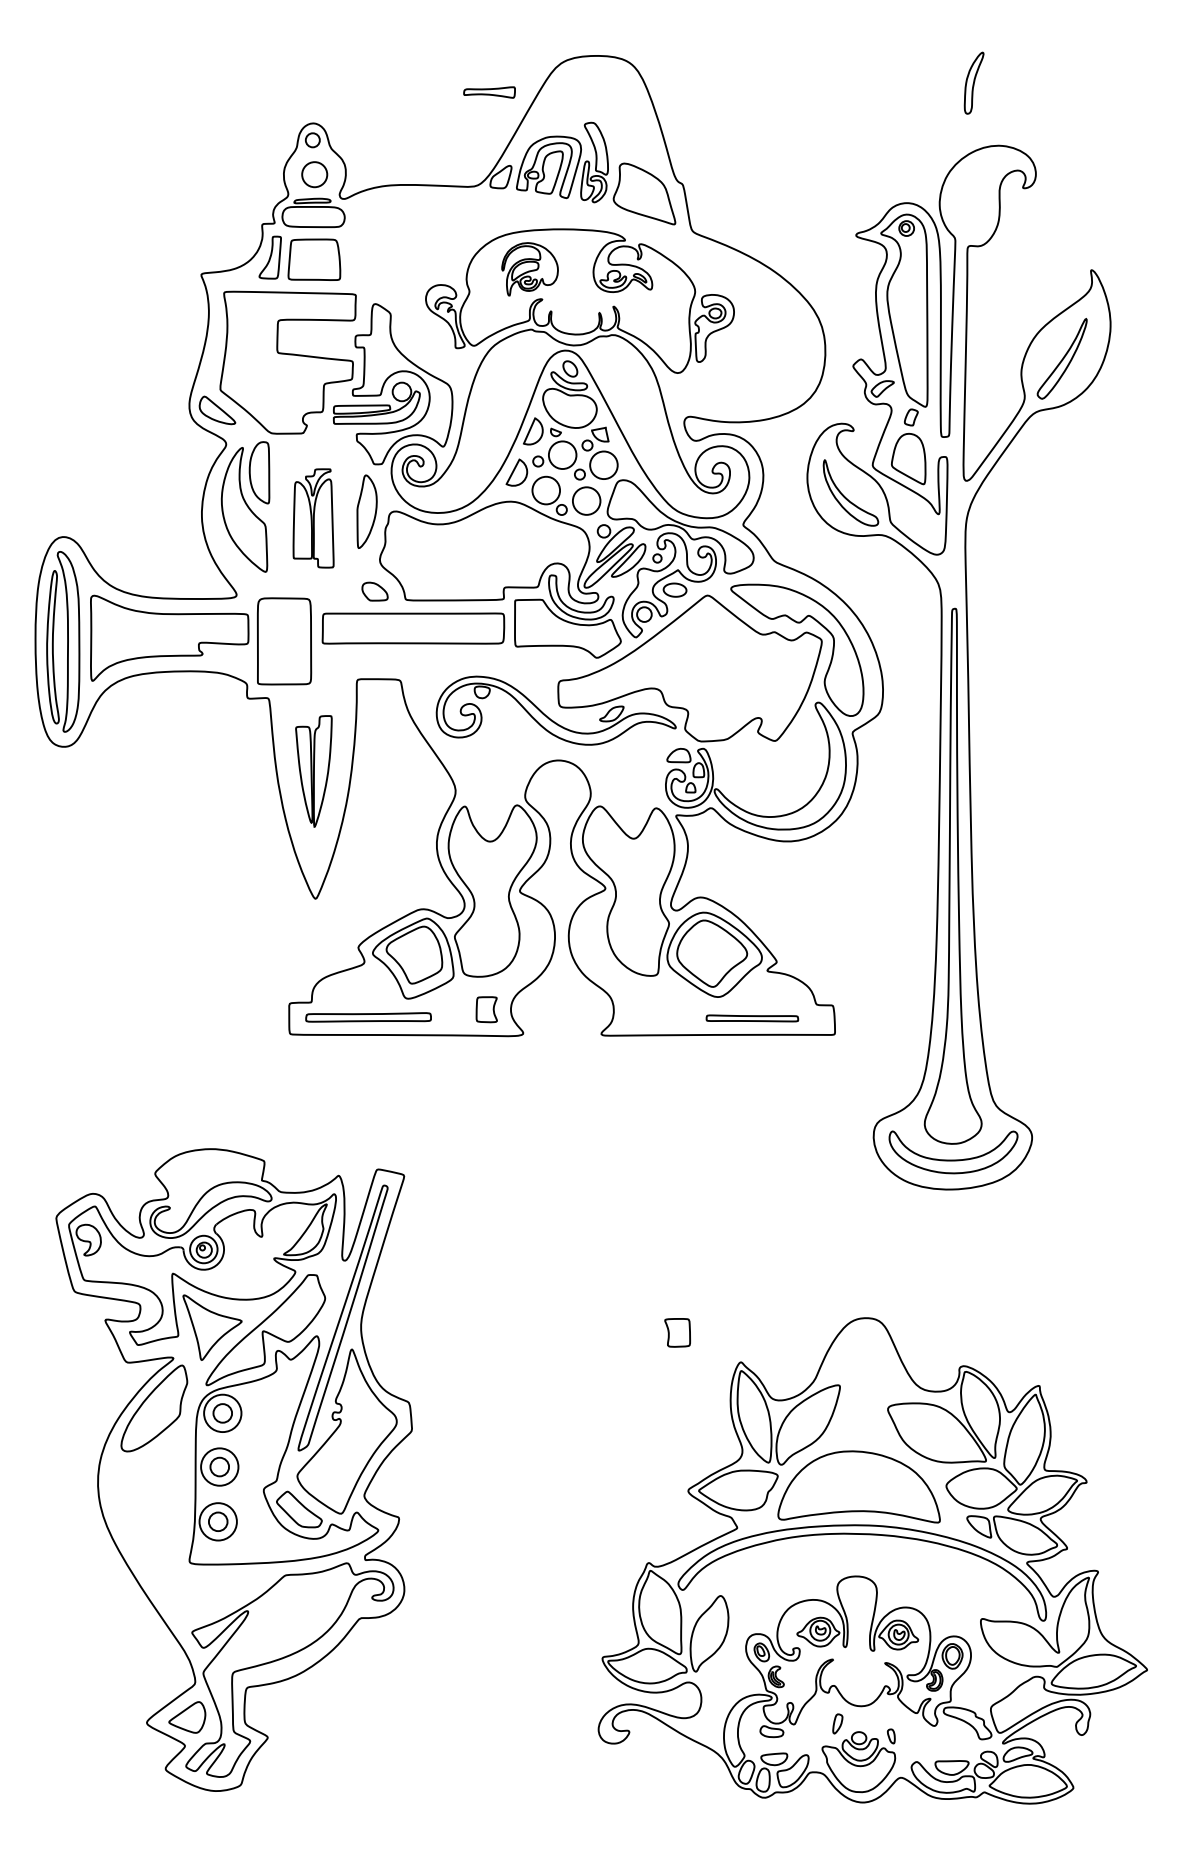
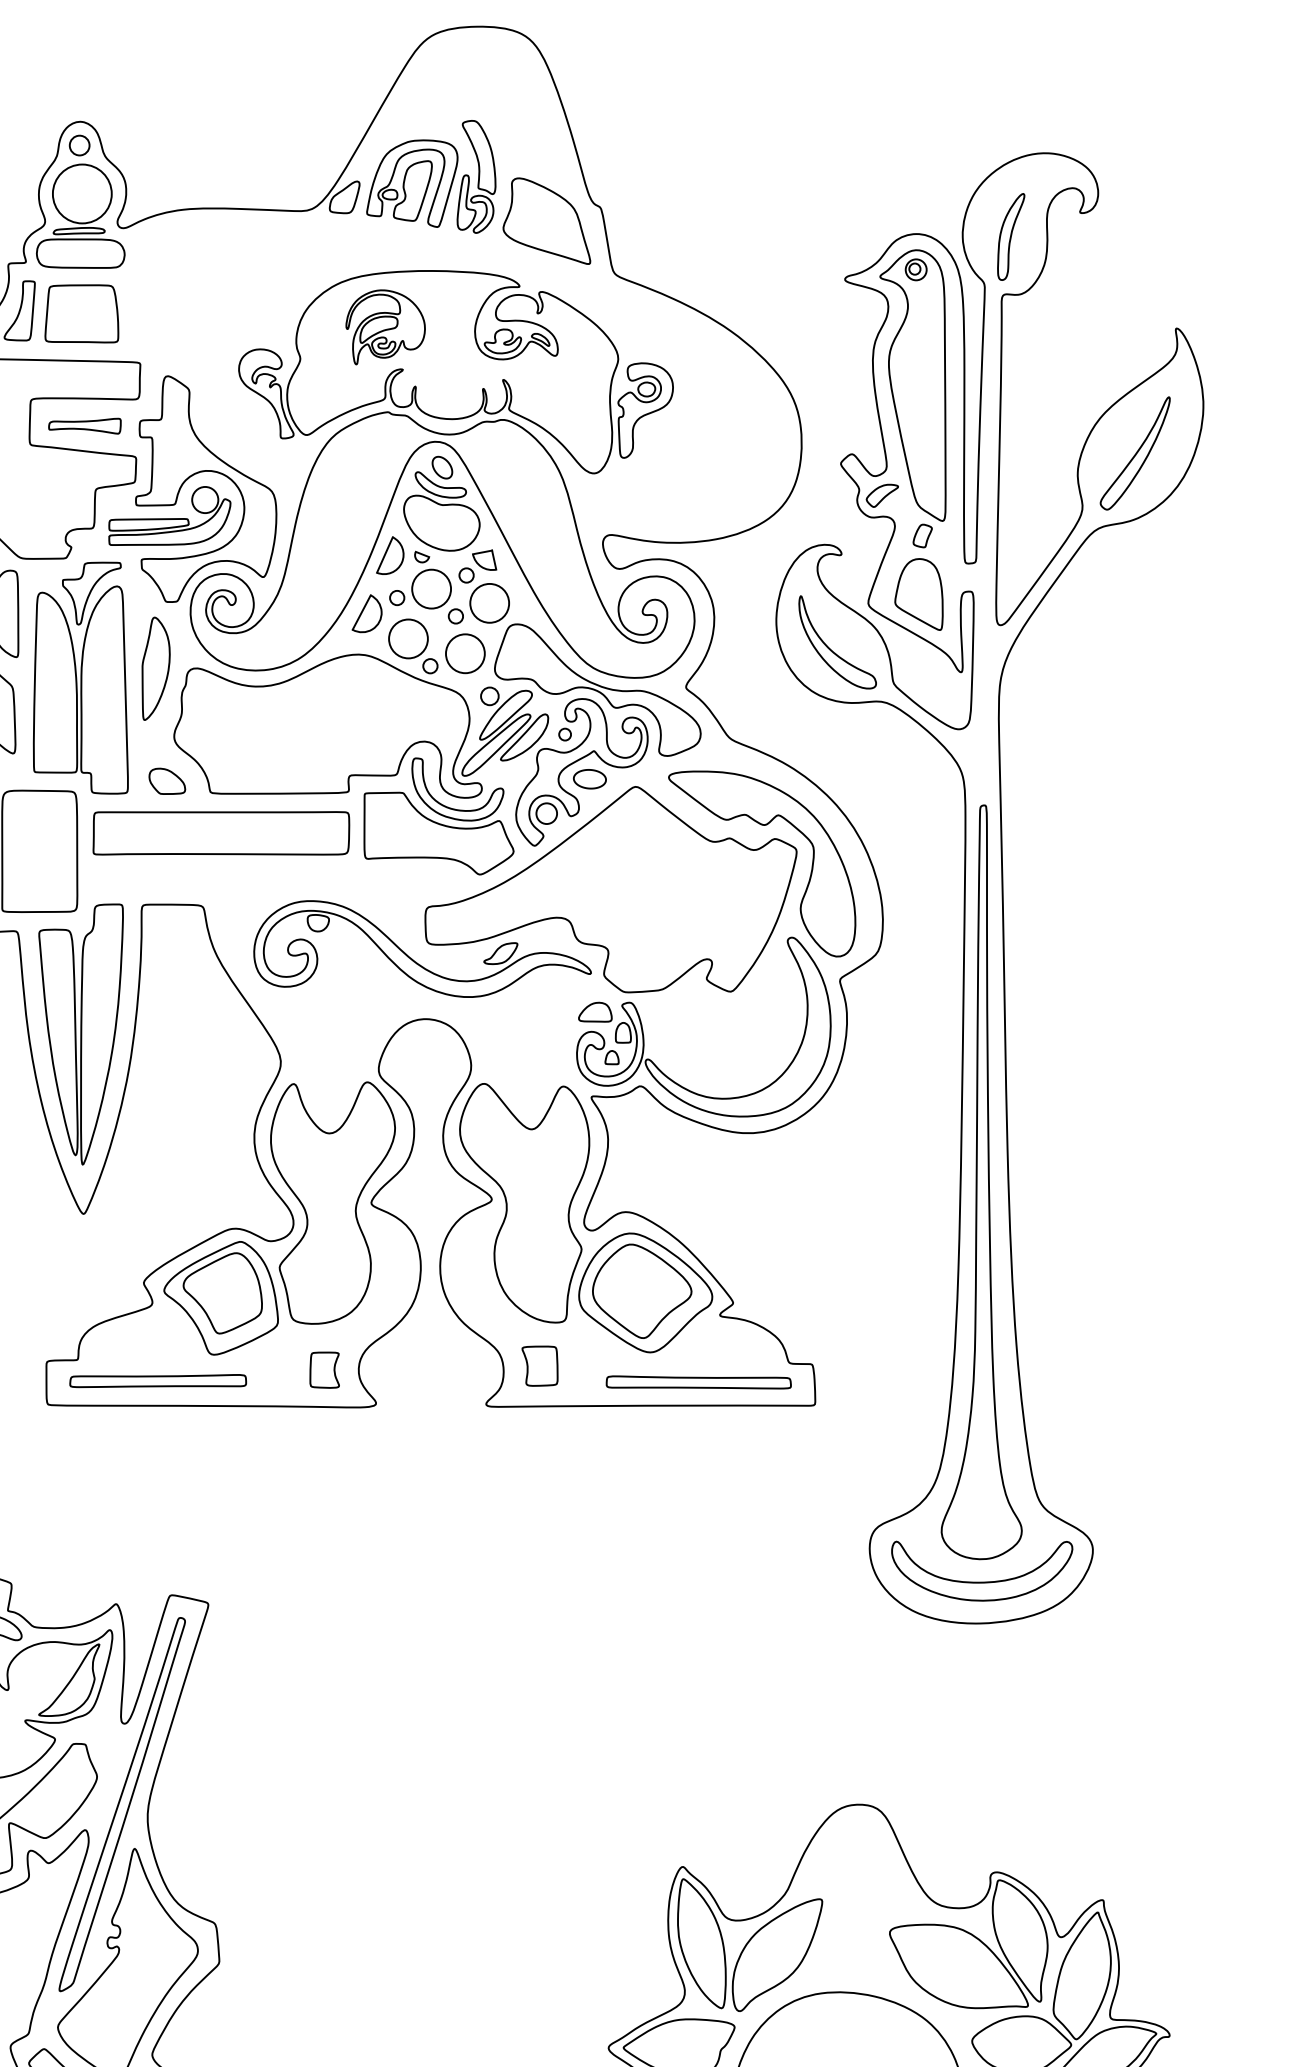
part: (973, 82) -> (1010, 235), moved
part: (489, 92) -> (84, 426), moved
circle: (314, 174) -> (82, 193), size x1.67
part: (313, 518) -> (80, 678), size x1.67
part: (313, 771) -> (80, 1034), size x1.67
part: (752, 1018) -> (698, 1382), size x1.43
part: (677, 1332) -> (539, 1365), moved

